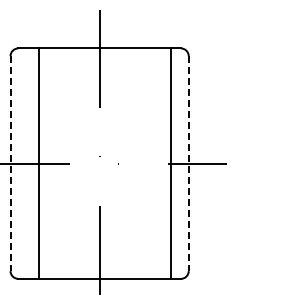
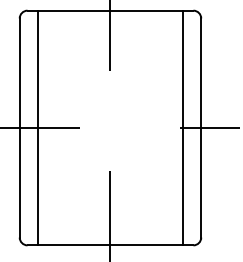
line: (10, 163) -> (19, 127), dashed -> solid
line: (38, 163) -> (38, 127), moved
line: (188, 163) -> (201, 127), dashed -> solid

